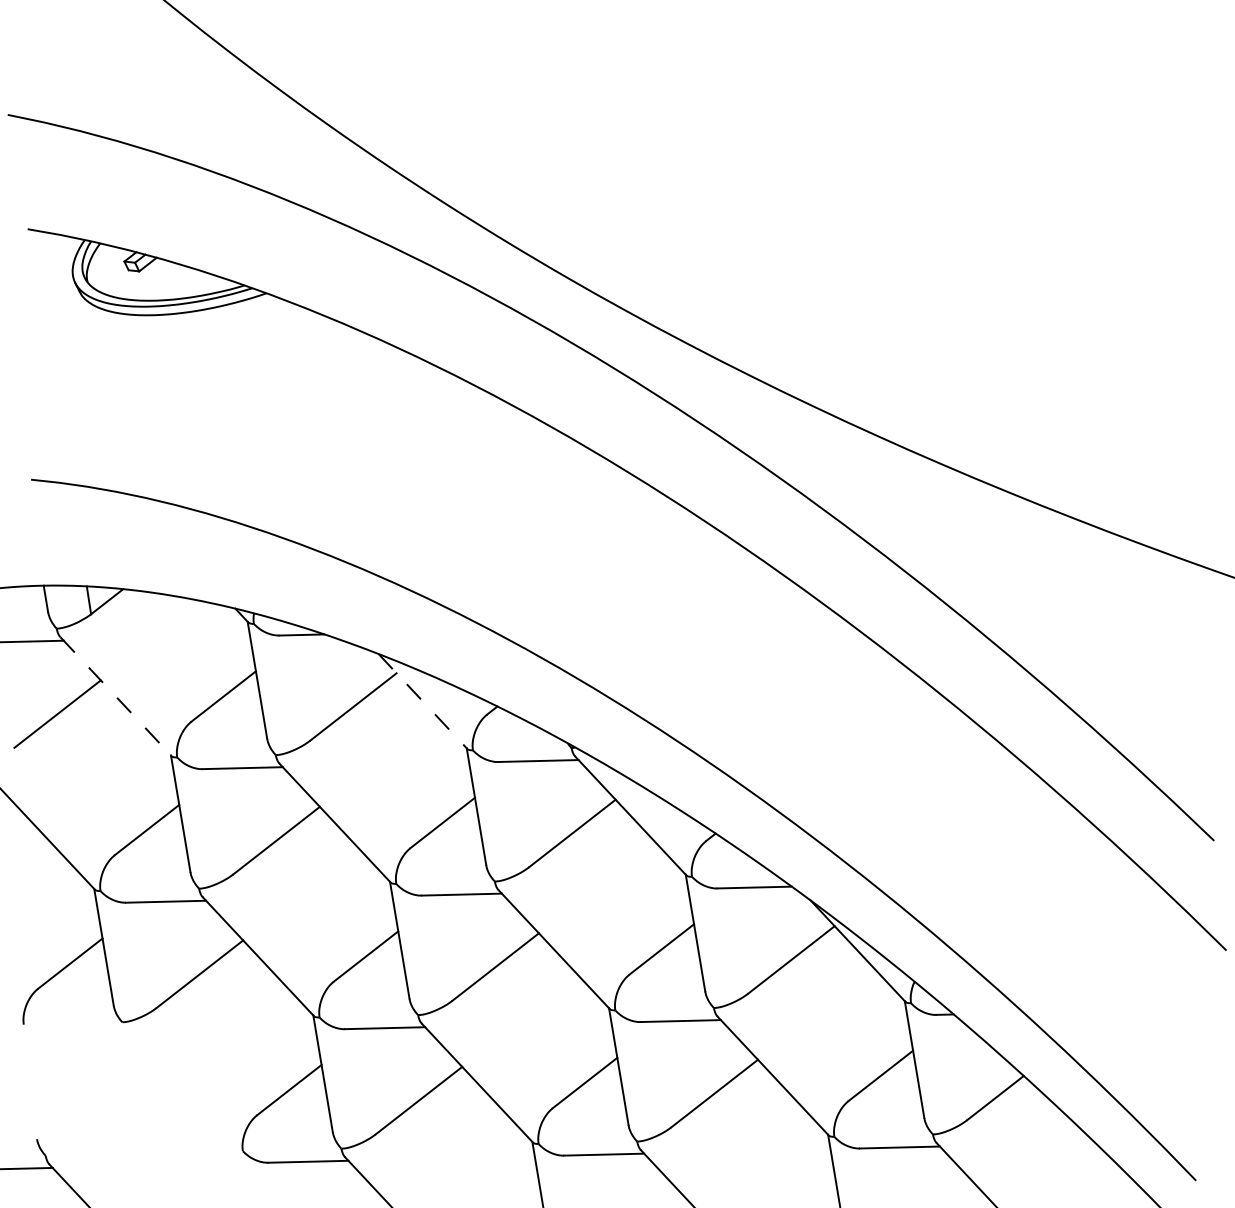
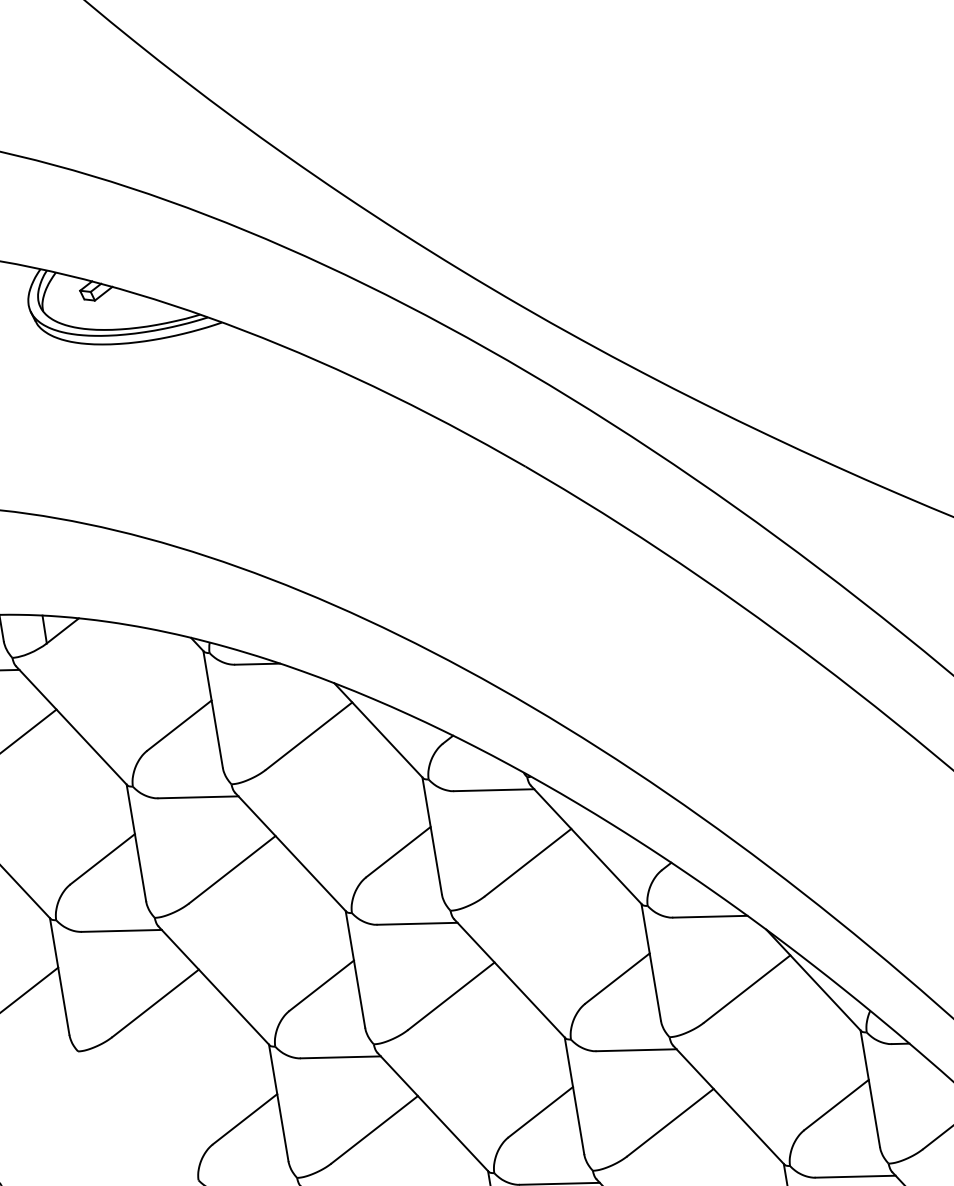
line: (116, 697) -> (72, 726), dashed -> solid
line: (422, 701) -> (378, 730), dashed -> solid

